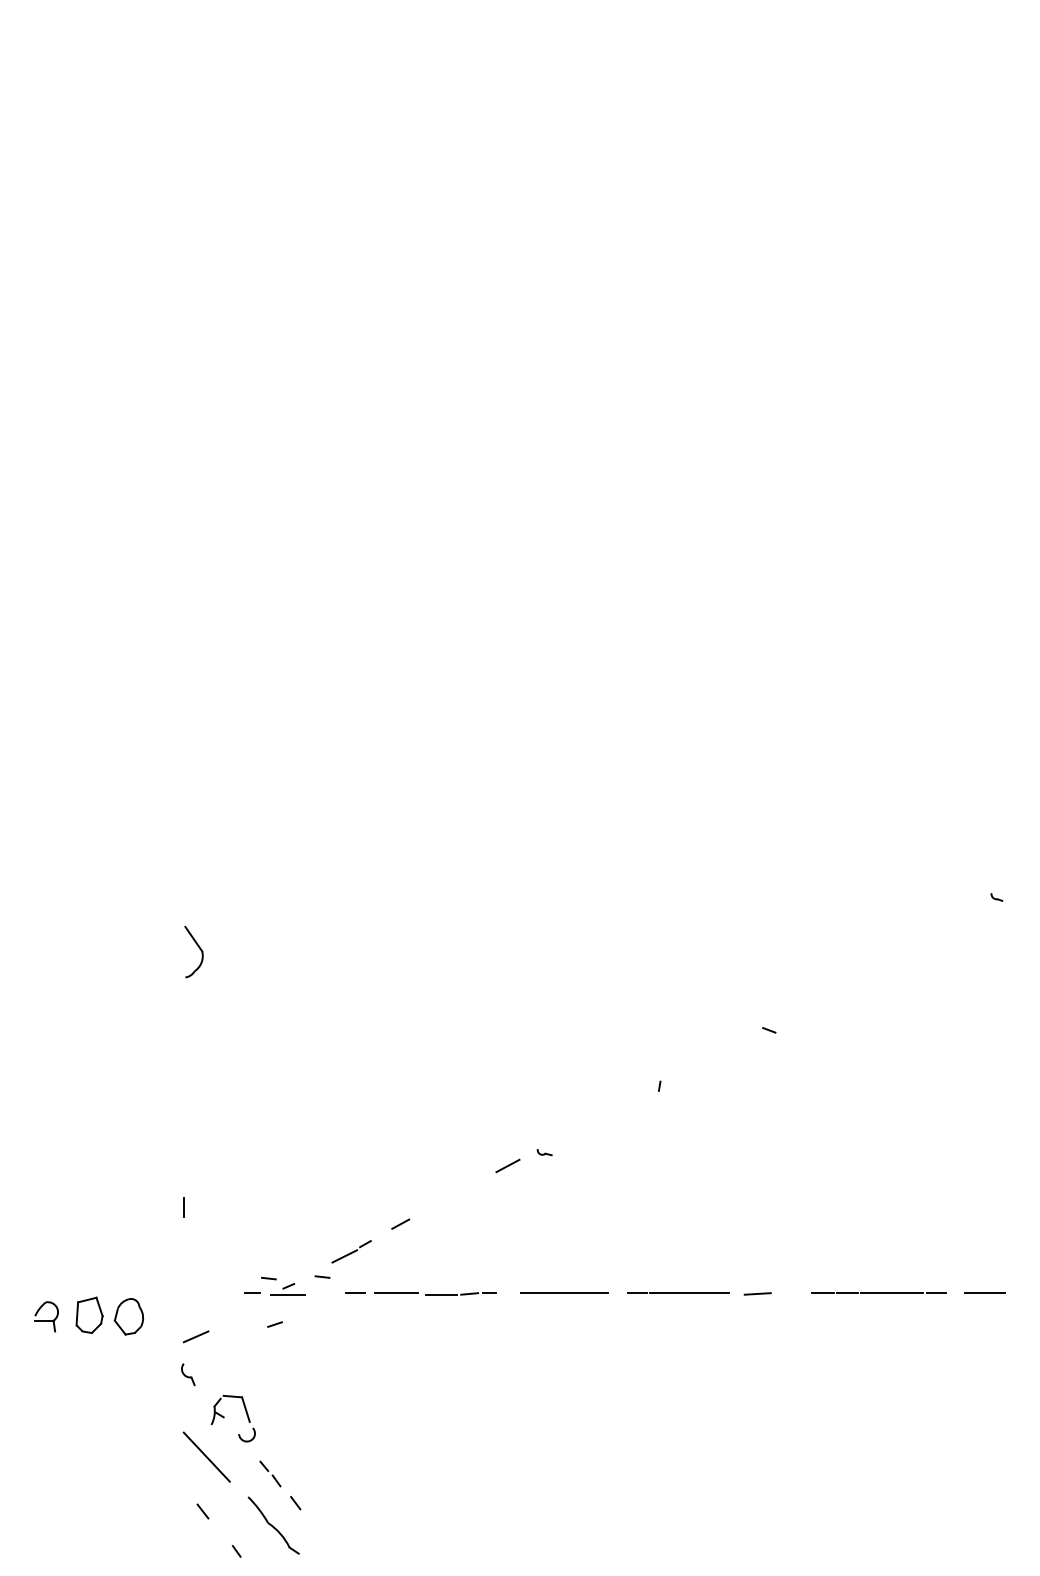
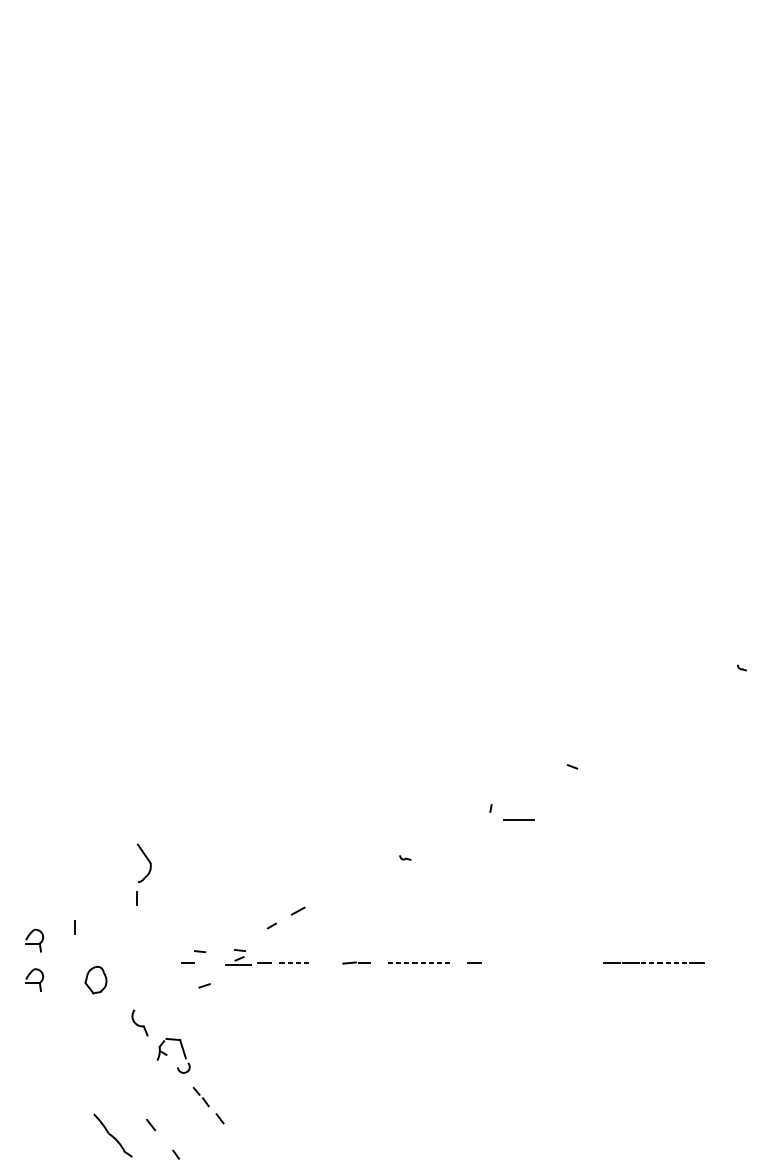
part: (199, 949) -> (148, 861), moved
line: (507, 1165) -> (377, 867), removed
line: (100, 1246) -> (74, 927), added
line: (344, 1256) -> (256, 935), removed
part: (46, 1263) -> (34, 940), added
part: (287, 1289) -> (238, 961), moved
line: (984, 1292) -> (518, 819), moved
line: (397, 1293) -> (295, 962), solid -> dashed
line: (564, 1293) -> (420, 962), solid -> dashed
line: (689, 1293) -> (513, 962), removed
line: (757, 1293) -> (563, 962), removed
line: (891, 1293) -> (663, 962), solid -> dashed
line: (440, 1294) -> (327, 963), removed
part: (89, 1314) -> (66, 978), removed
line: (195, 1336) -> (145, 994), removed
part: (188, 1374) -> (140, 1023), size x1.6
line: (206, 1456) -> (153, 1084), removed
part: (273, 1525) -> (112, 1135), moved

